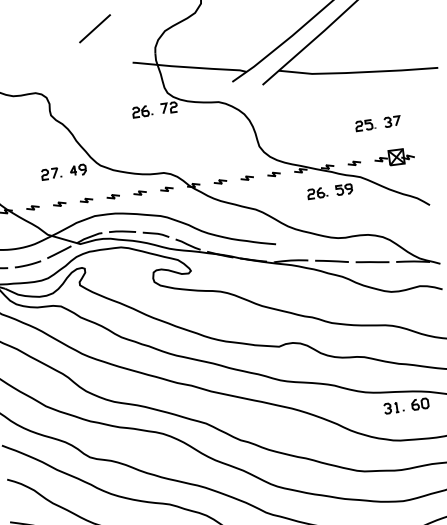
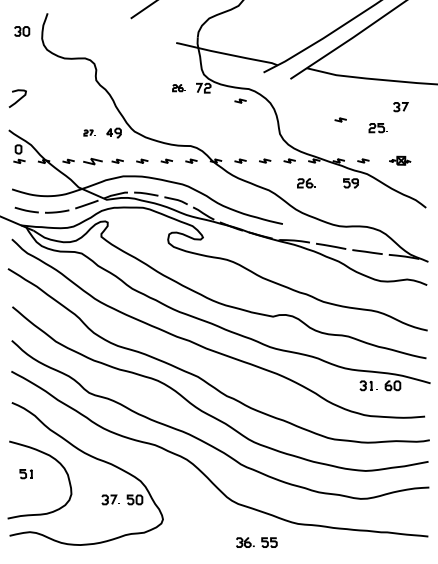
part: (141, 110) -> (178, 87), size x0.7
part: (211, 115) -> (240, 100), added
part: (323, 121) -> (340, 119), added
part: (392, 122) -> (400, 107), moved
part: (393, 157) -> (399, 160), size x0.6
part: (51, 173) -> (89, 132), size x0.6
part: (317, 193) -> (306, 183), moved
part: (59, 203) -> (93, 160), size x1.6

